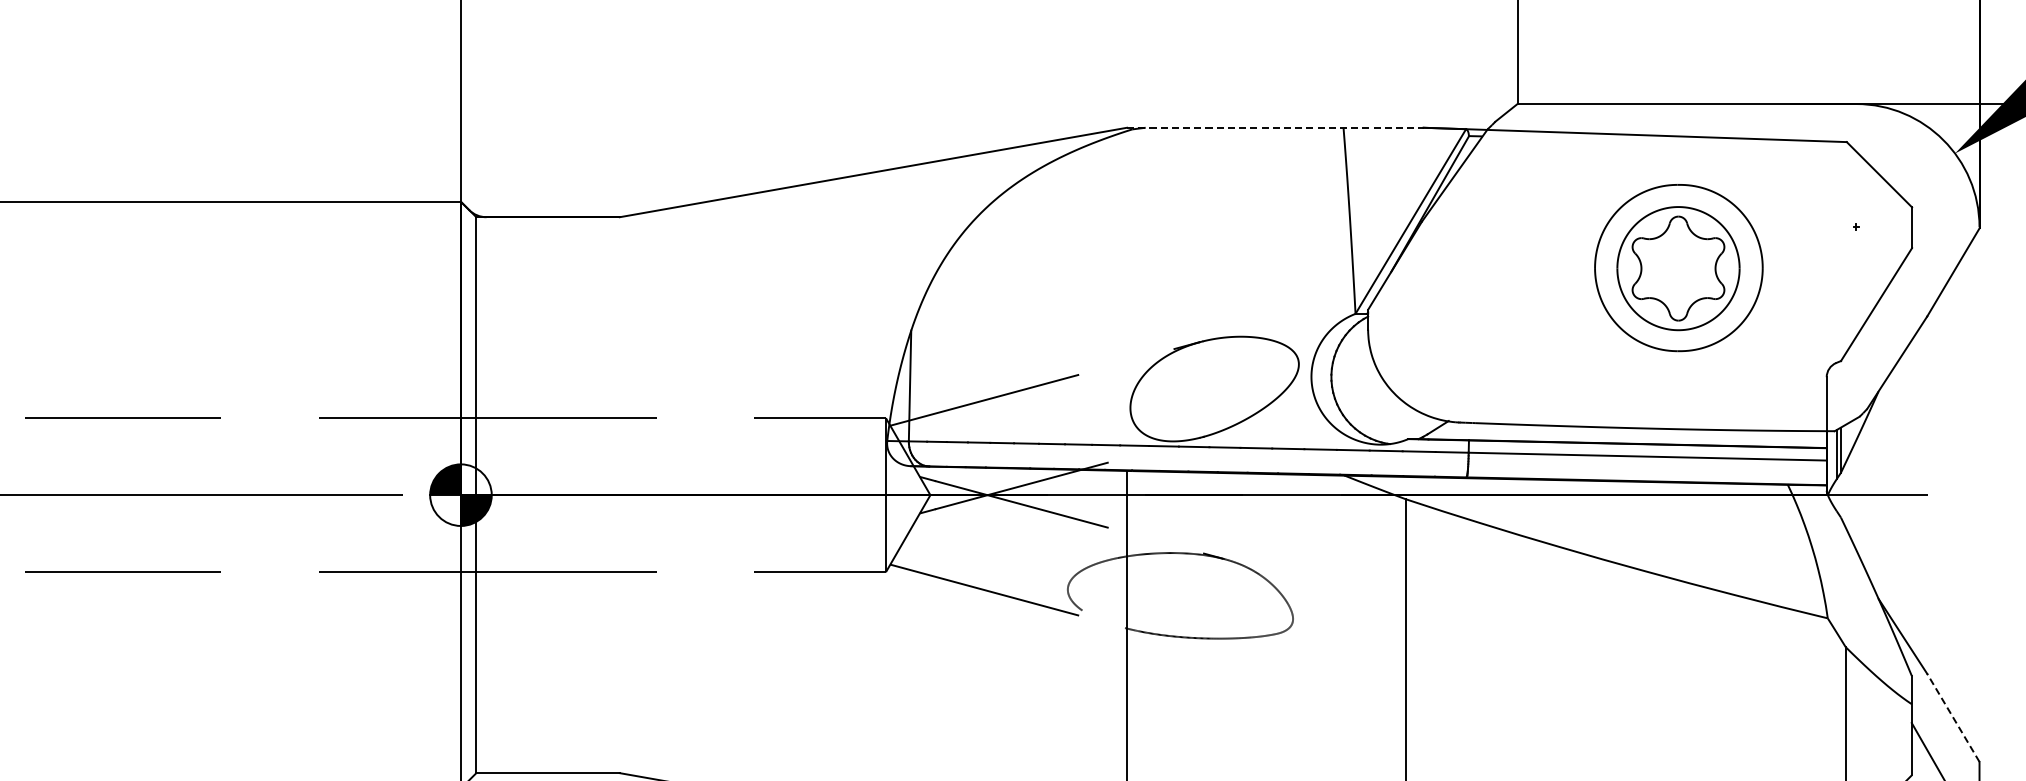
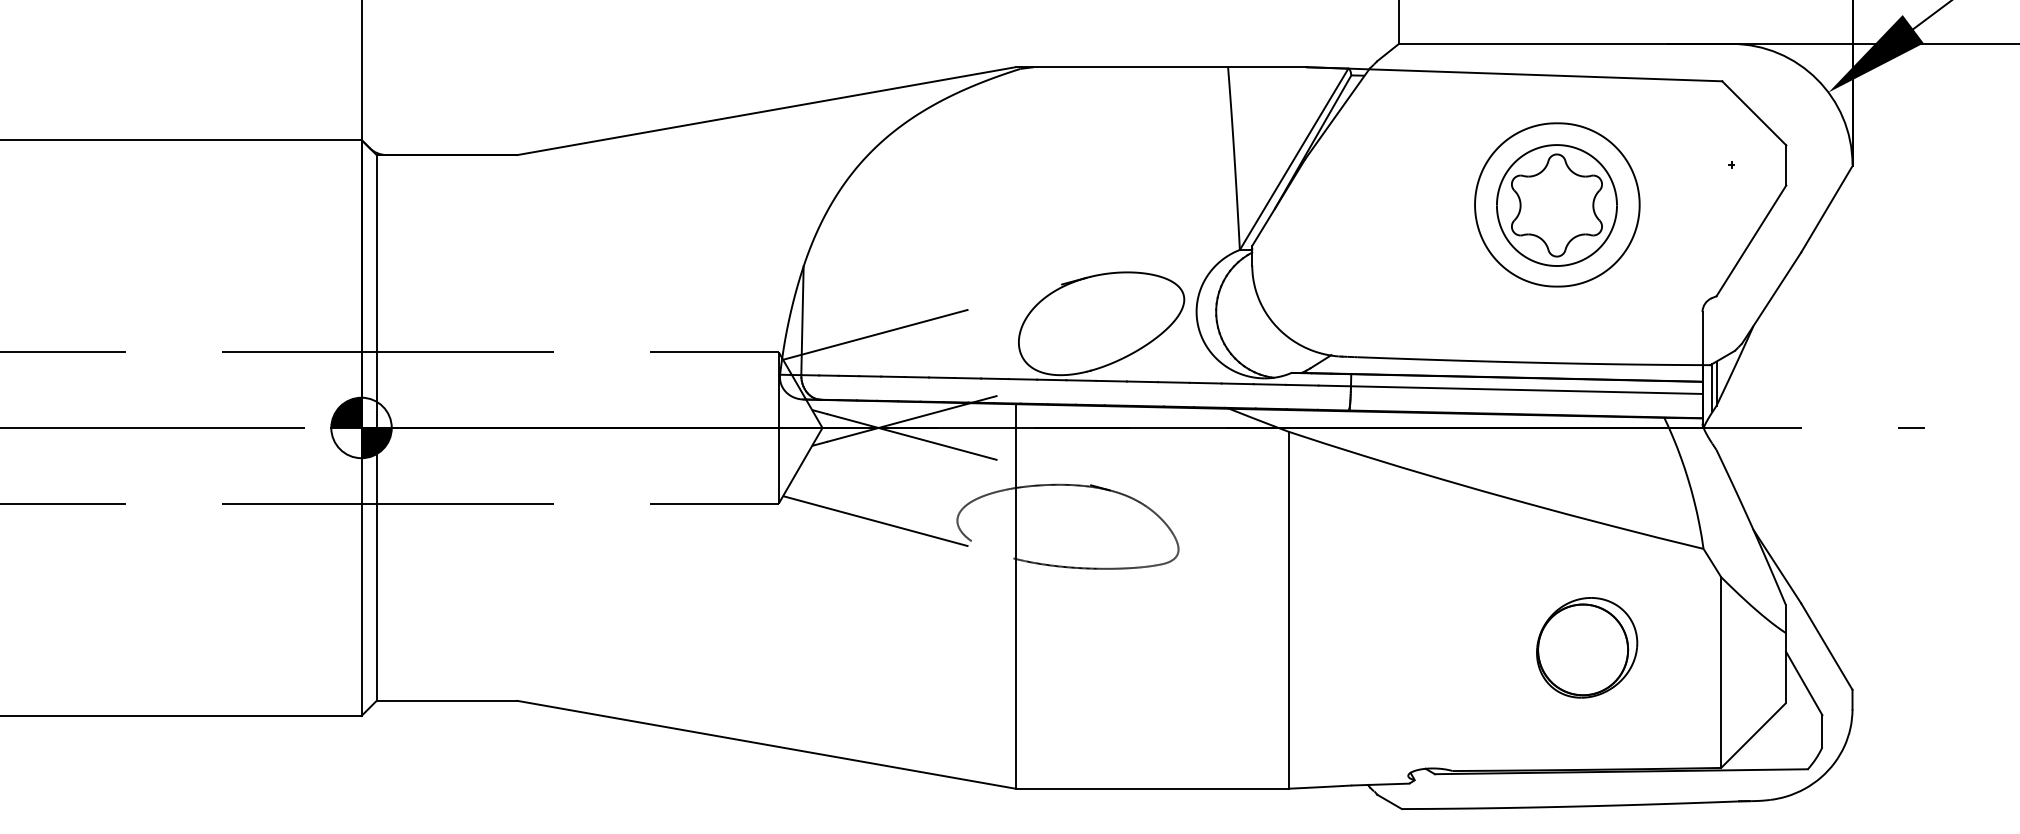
line: (1275, 128) -> (1161, 67), dashed -> solid
line: (1953, 717) -> (1826, 646), dashed -> solid
part: (1709, 718) -> (1587, 647), added

